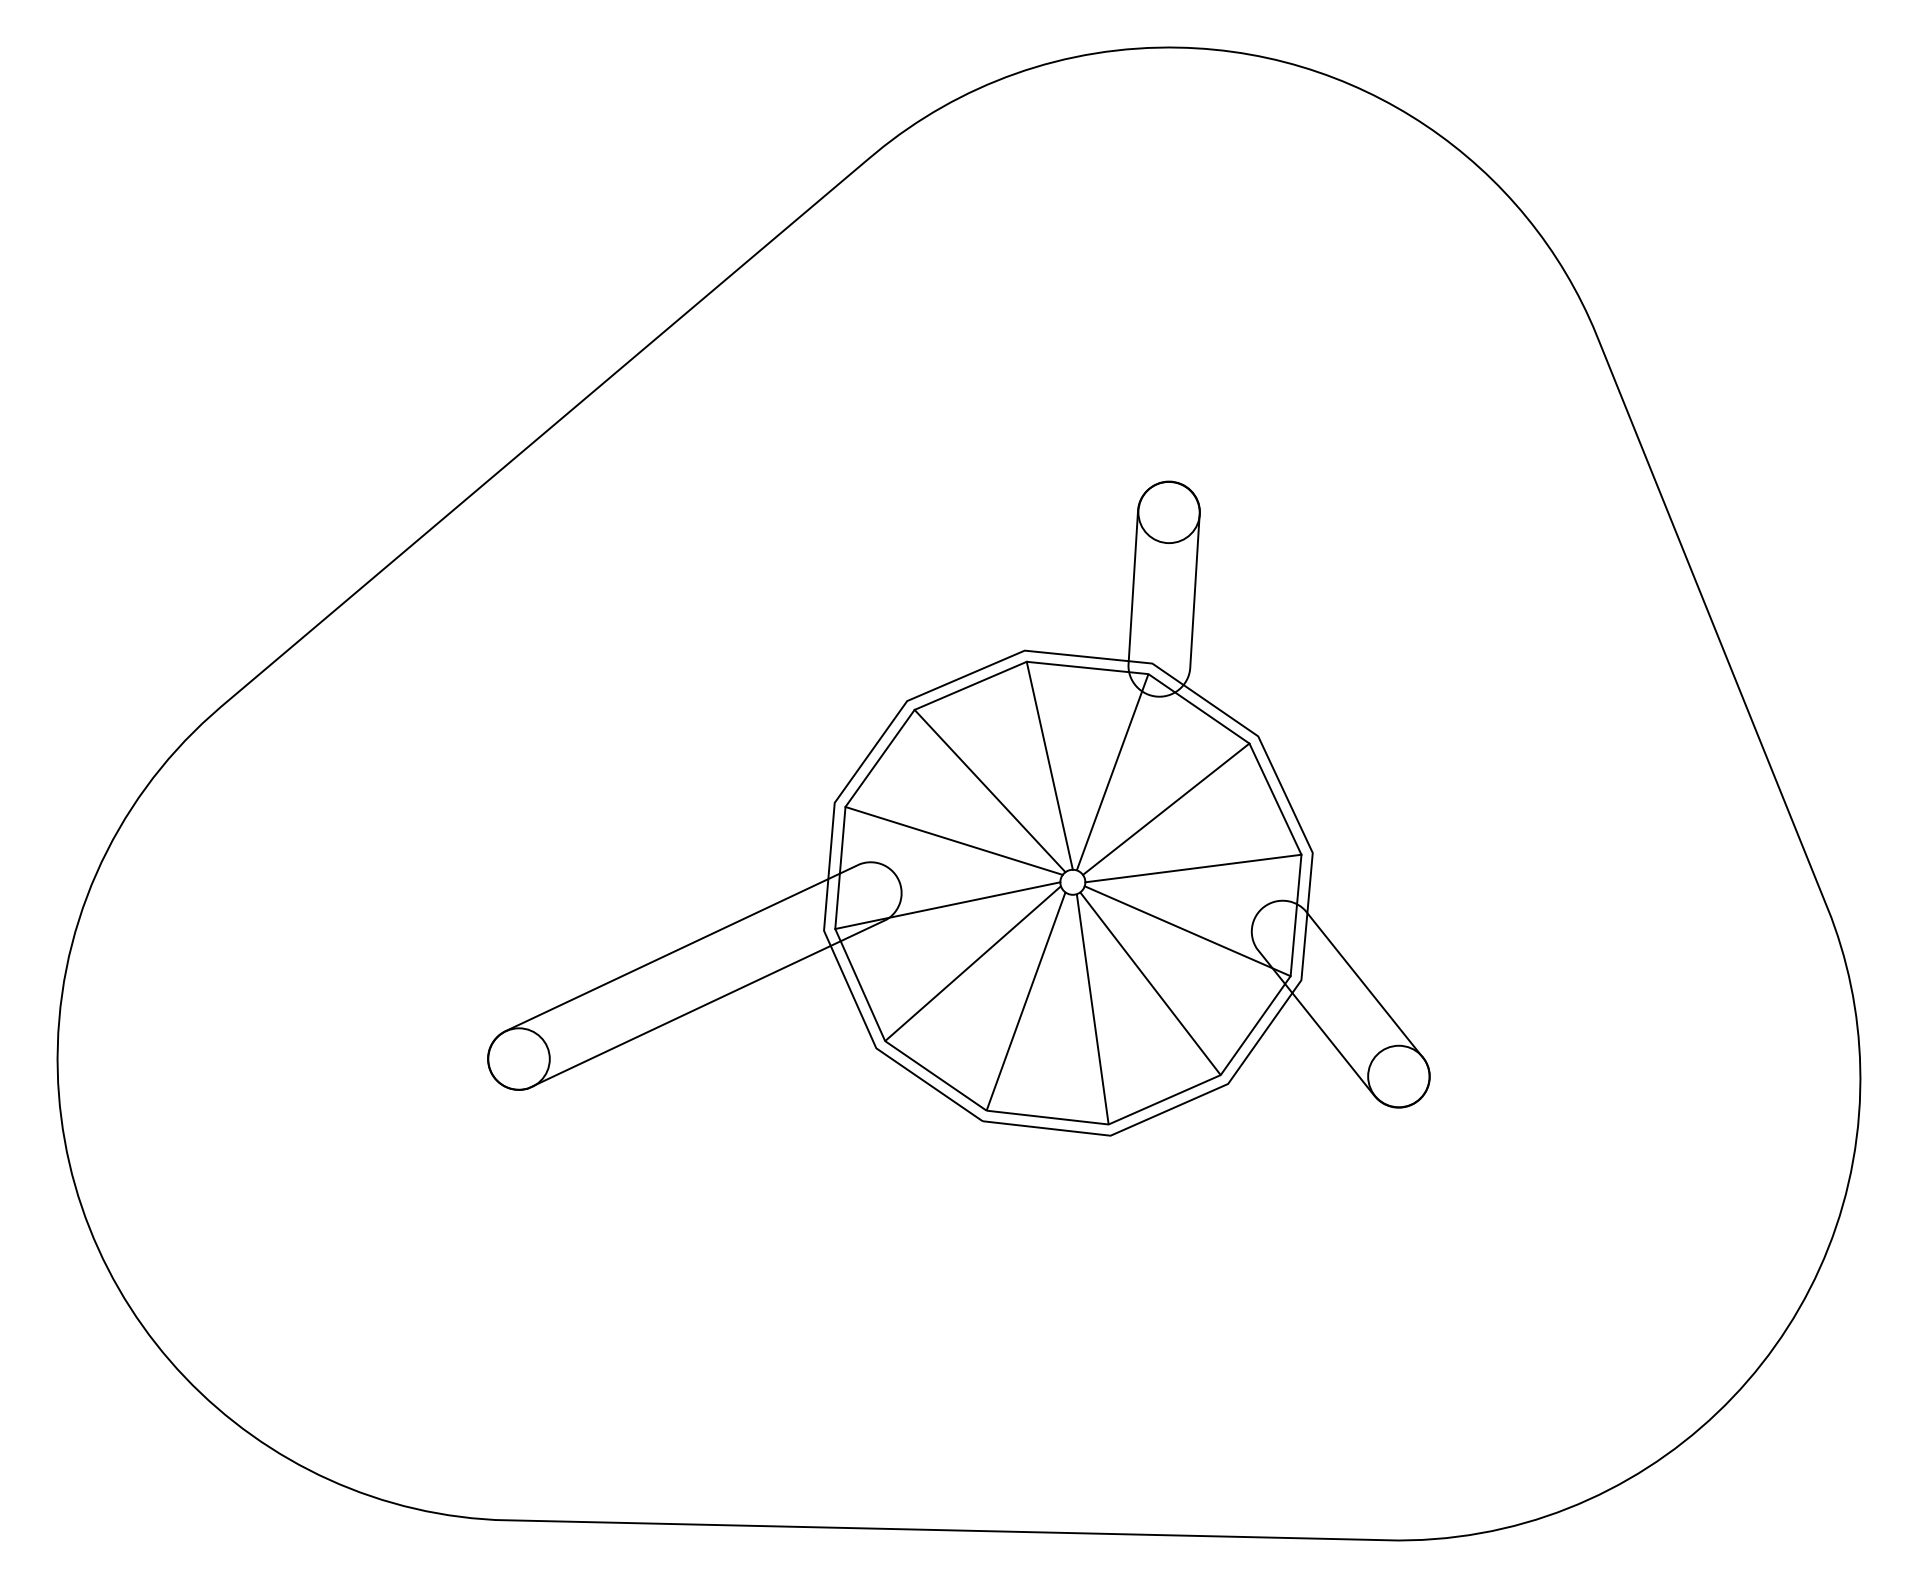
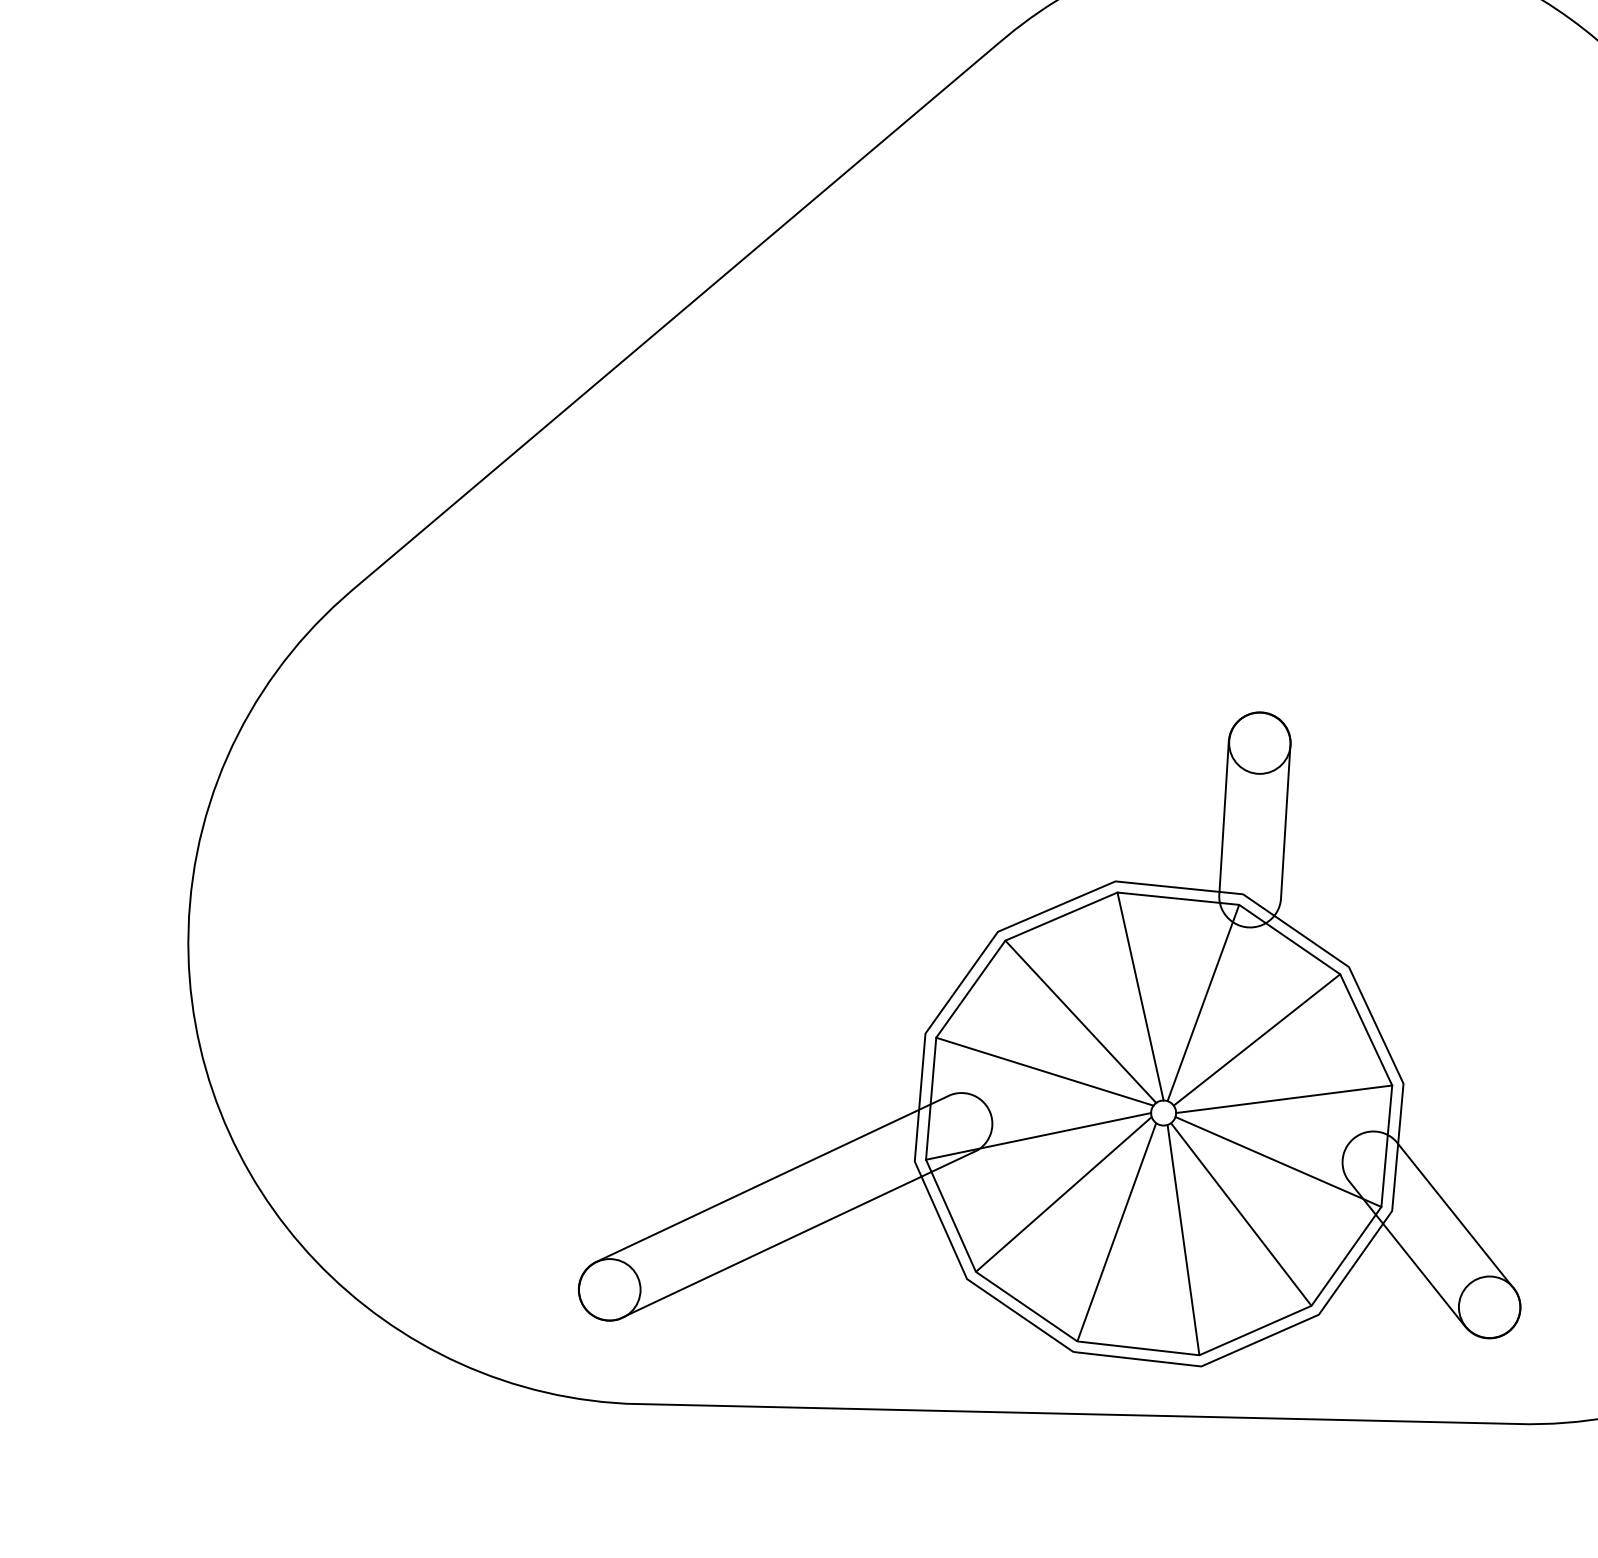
part: (958, 808) -> (1049, 1039), moved

